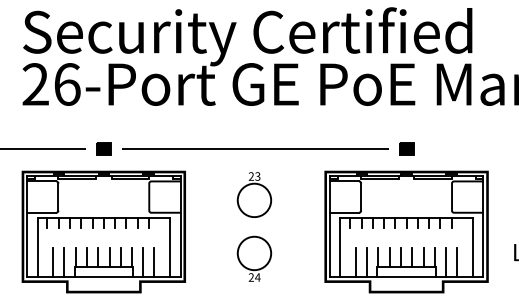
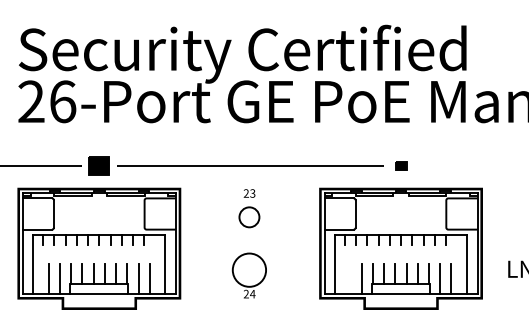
part: (104, 148) -> (99, 165), size x1.4
part: (407, 148) -> (401, 165), size x0.7
circle: (254, 199) -> (249, 216), size x0.6
line: (355, 262) -> (350, 279), removed

